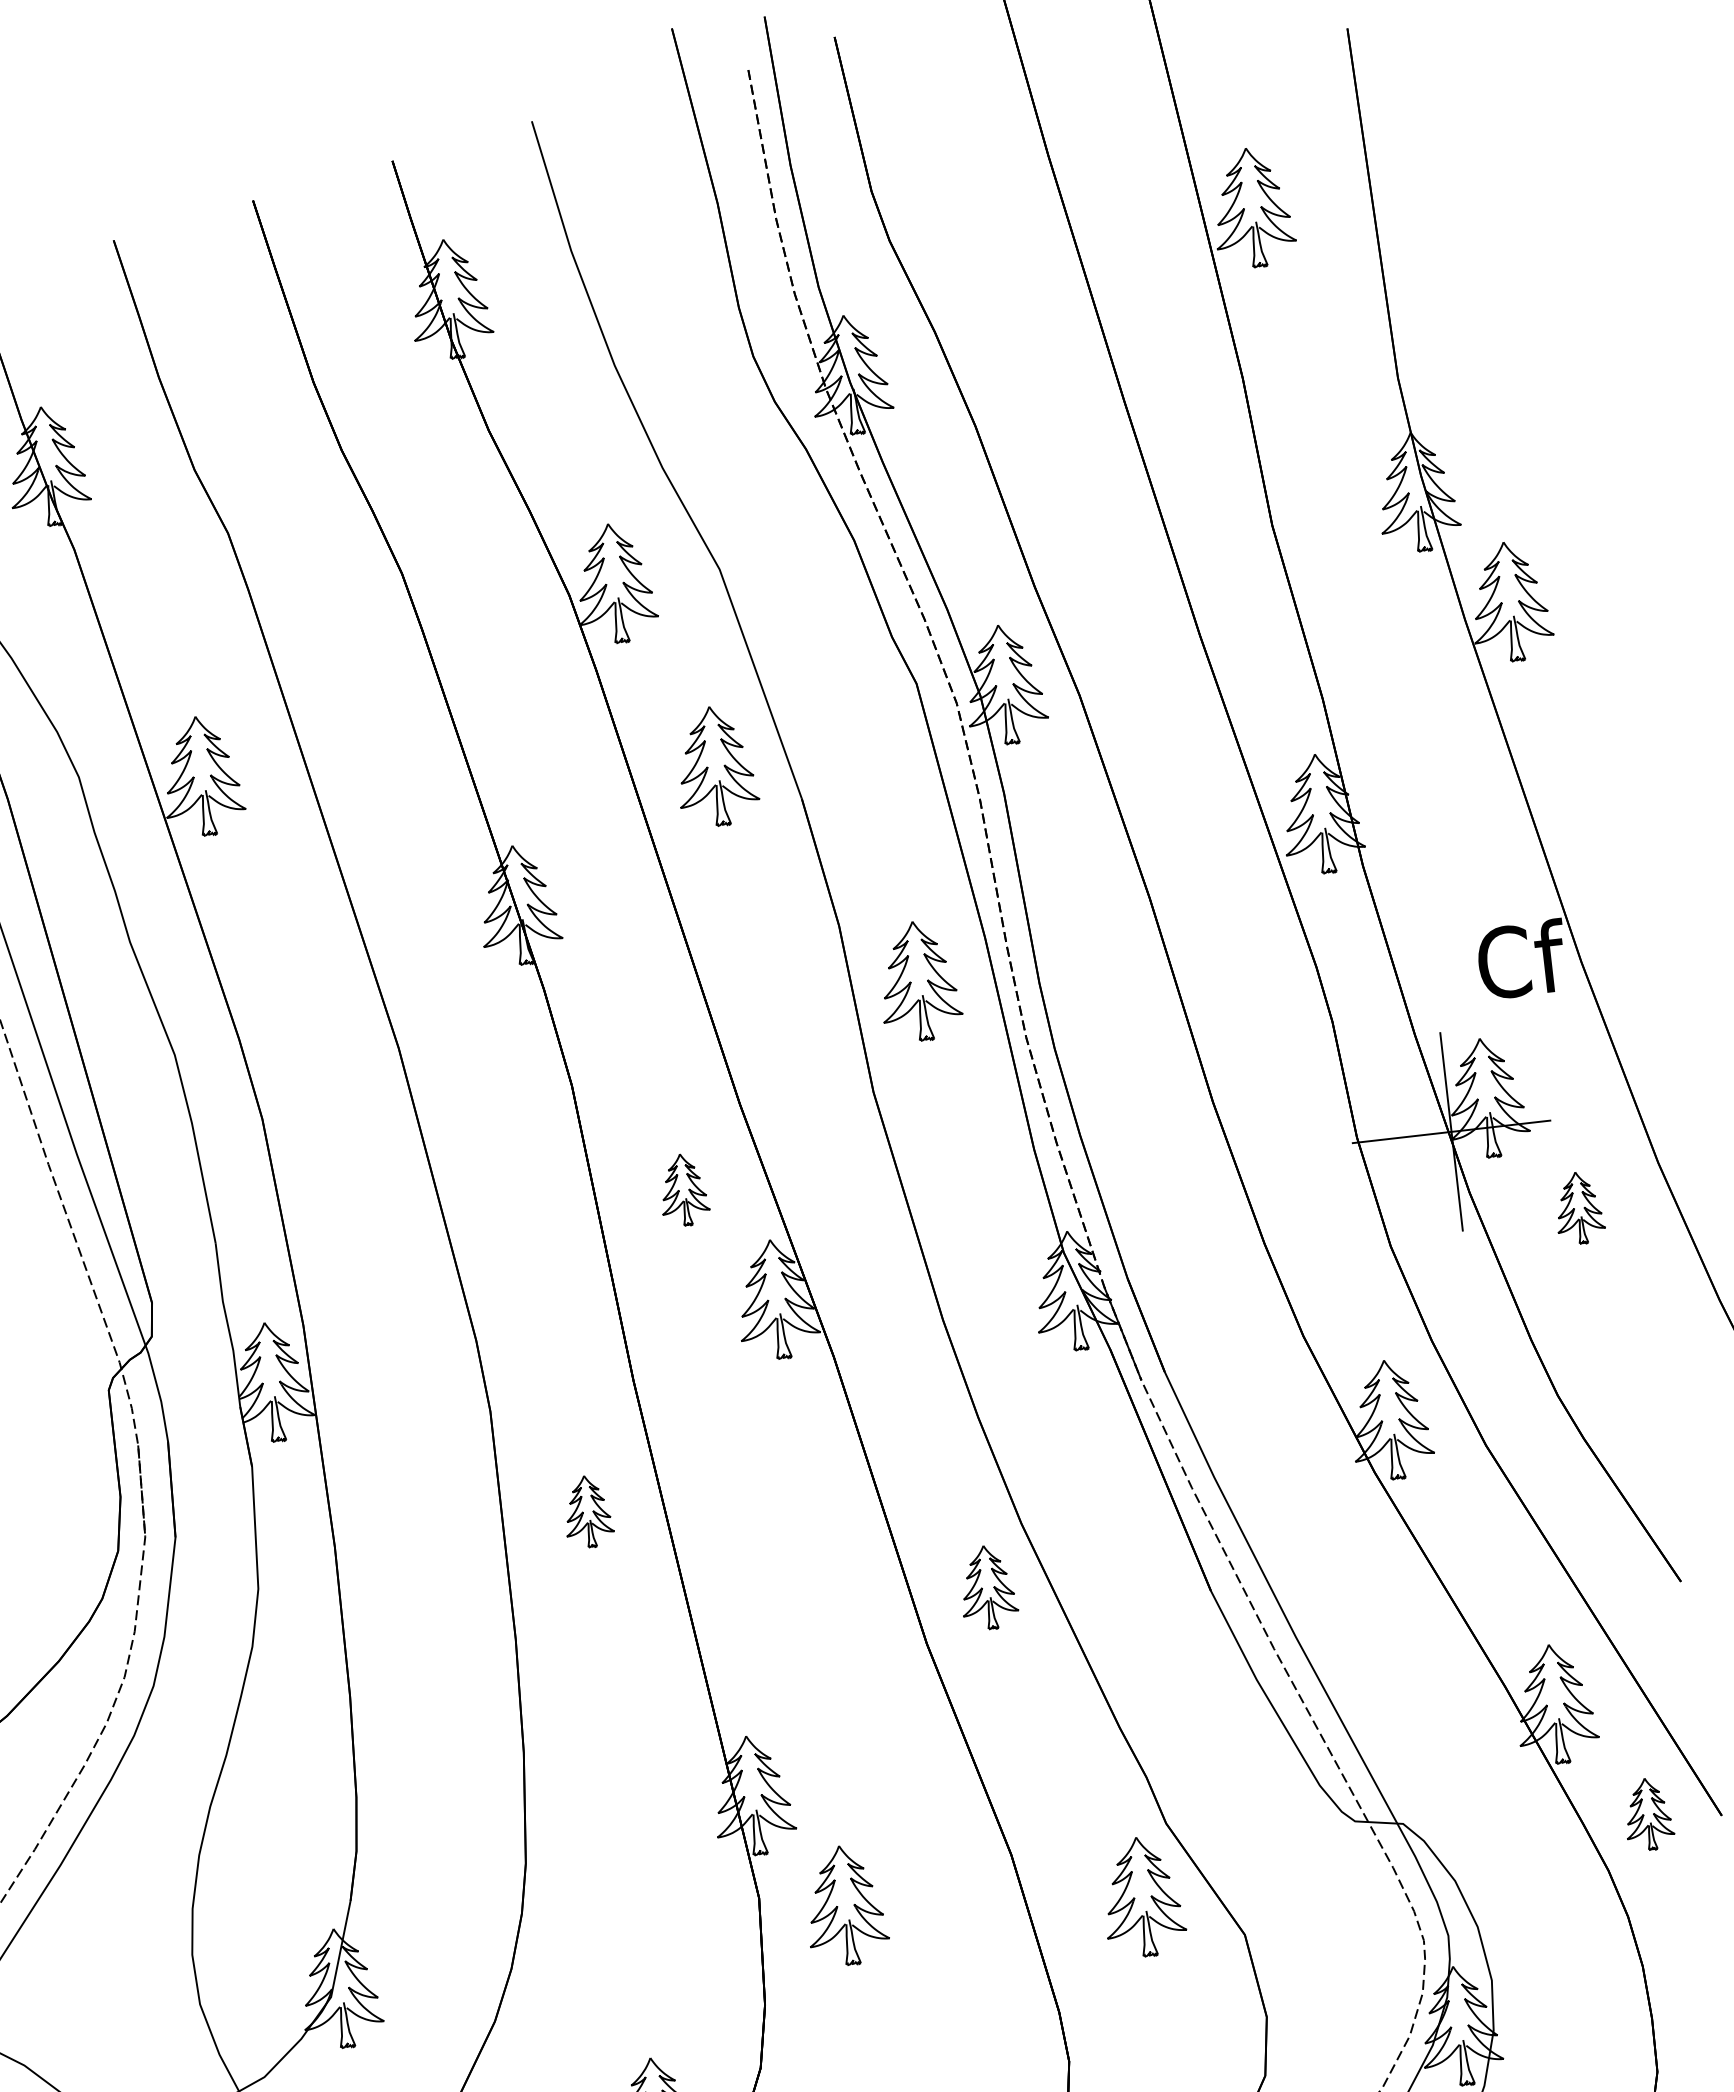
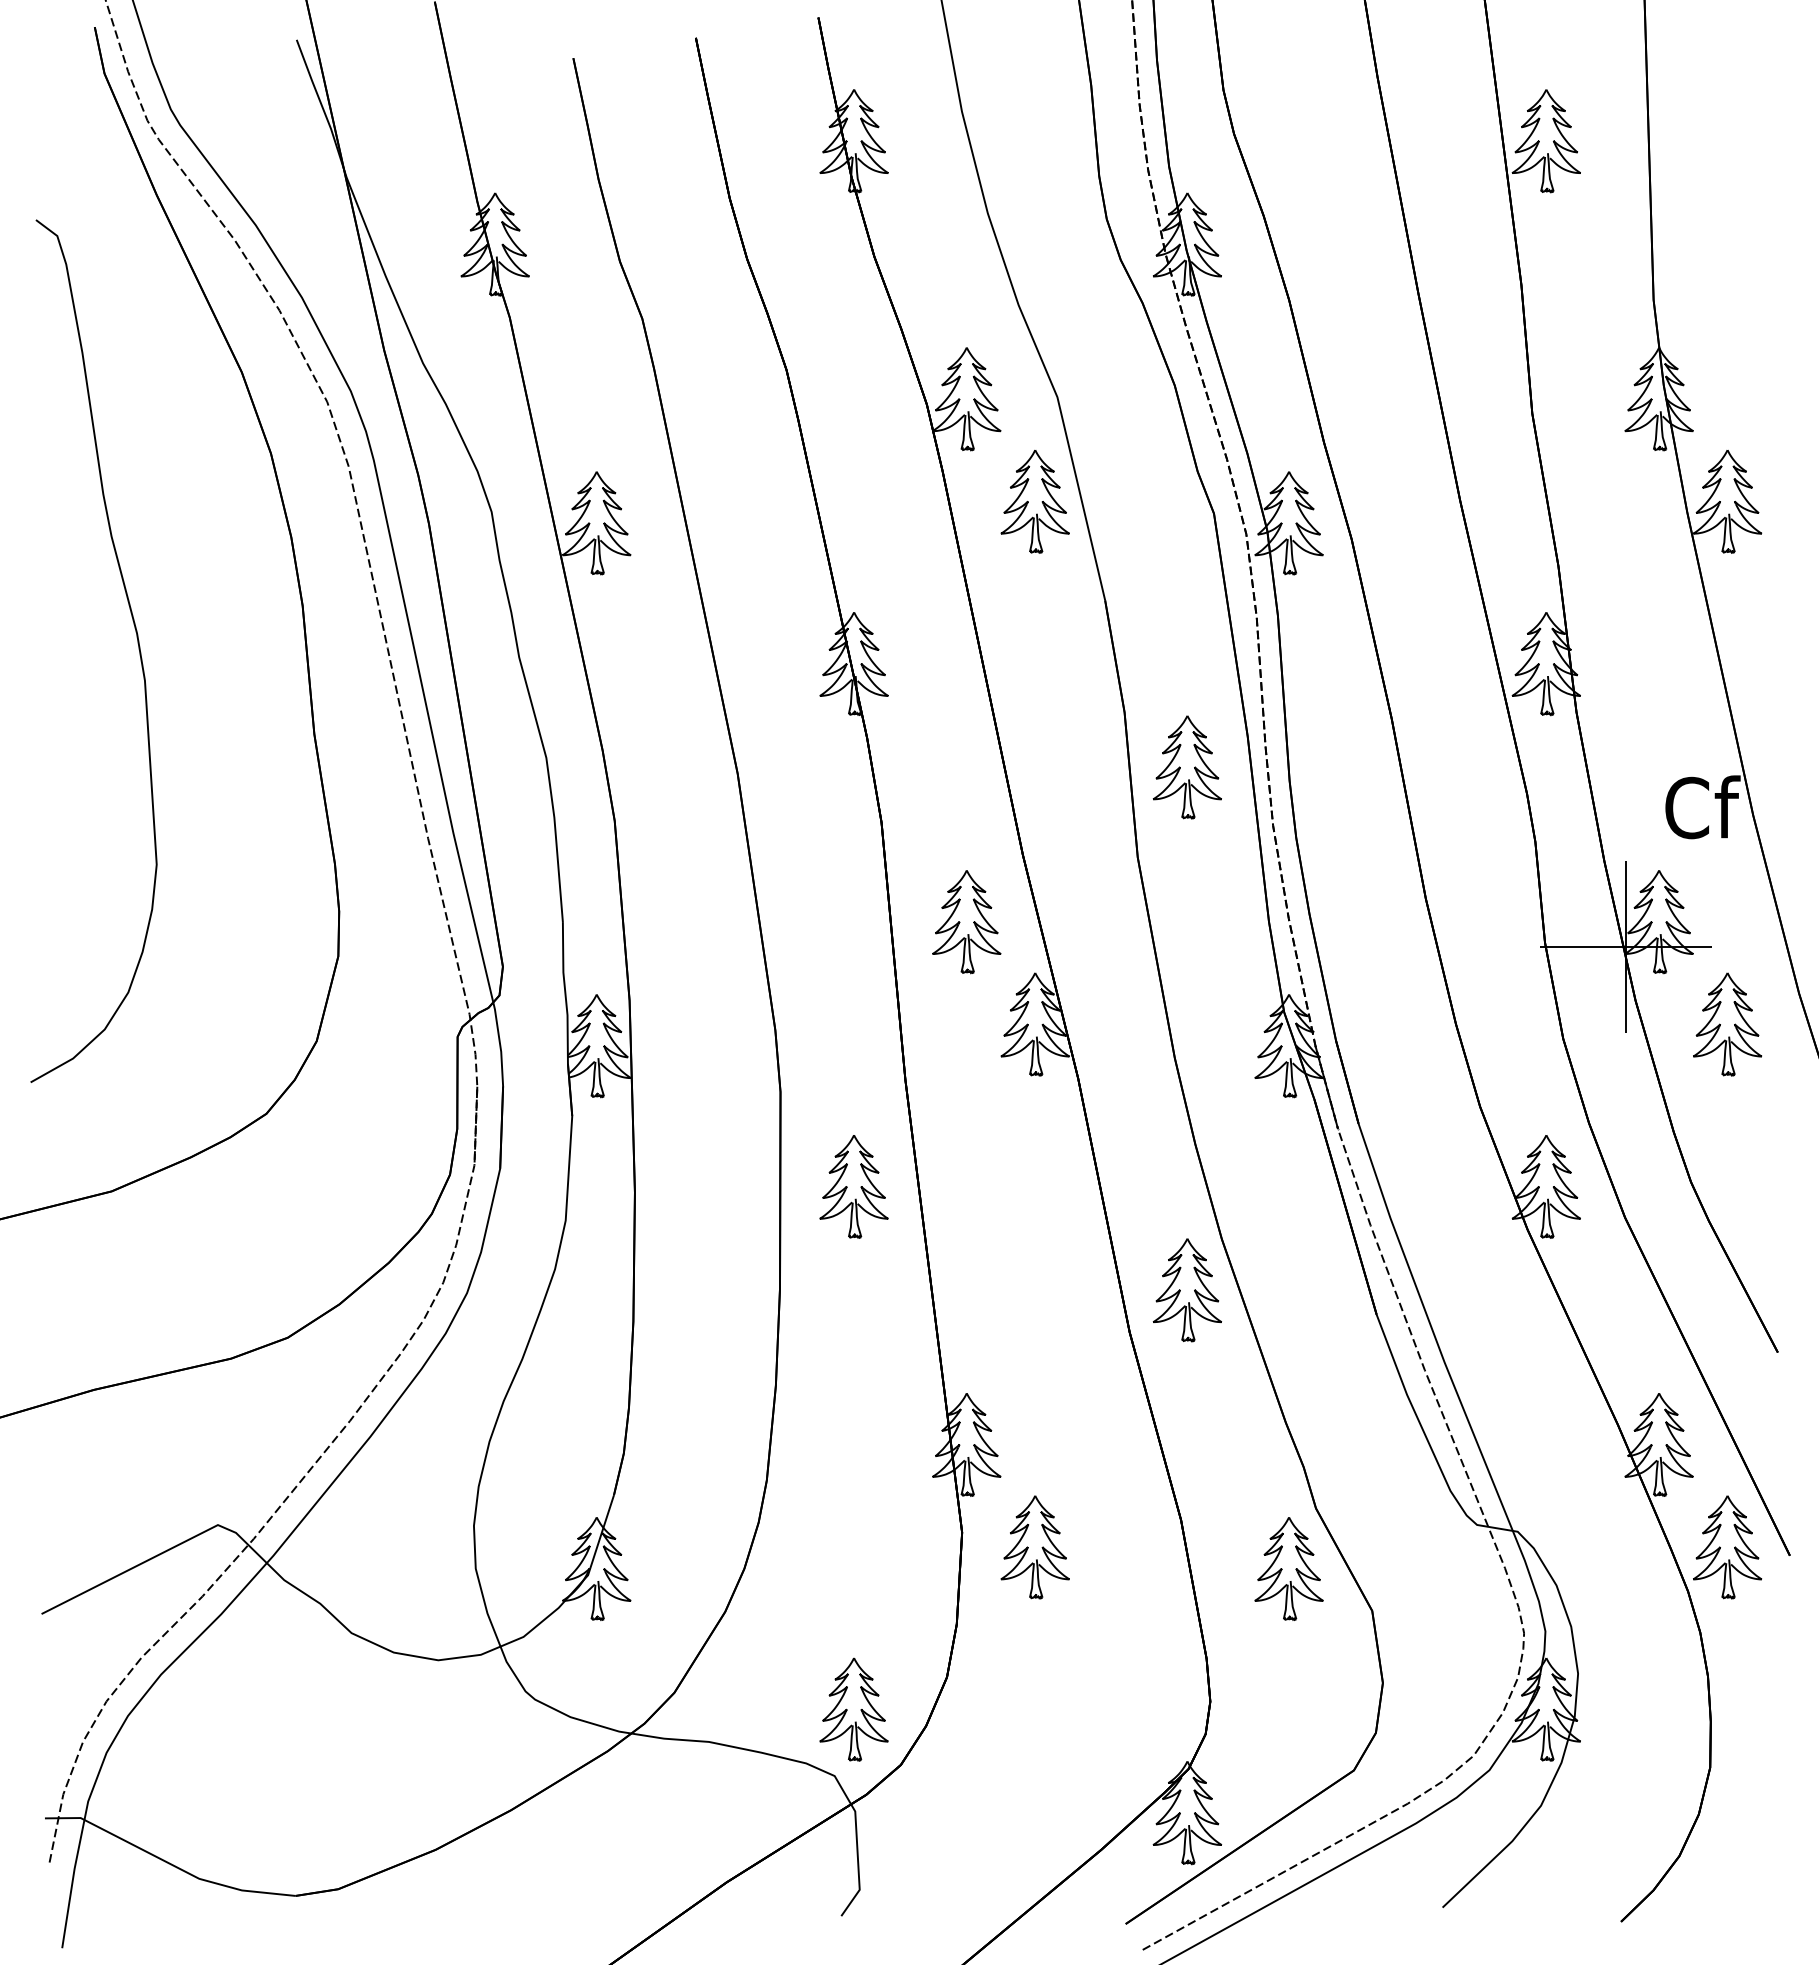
part: (715, 766) -> (1034, 501), moved
part: (683, 1190) -> (966, 922), size x1.67
part: (1579, 1208) -> (1727, 1024), size x1.67
part: (587, 1511) -> (853, 1186), size x1.67
part: (987, 1587) -> (1186, 1290), size x1.43
part: (1648, 1814) -> (1727, 1547), size x1.67

